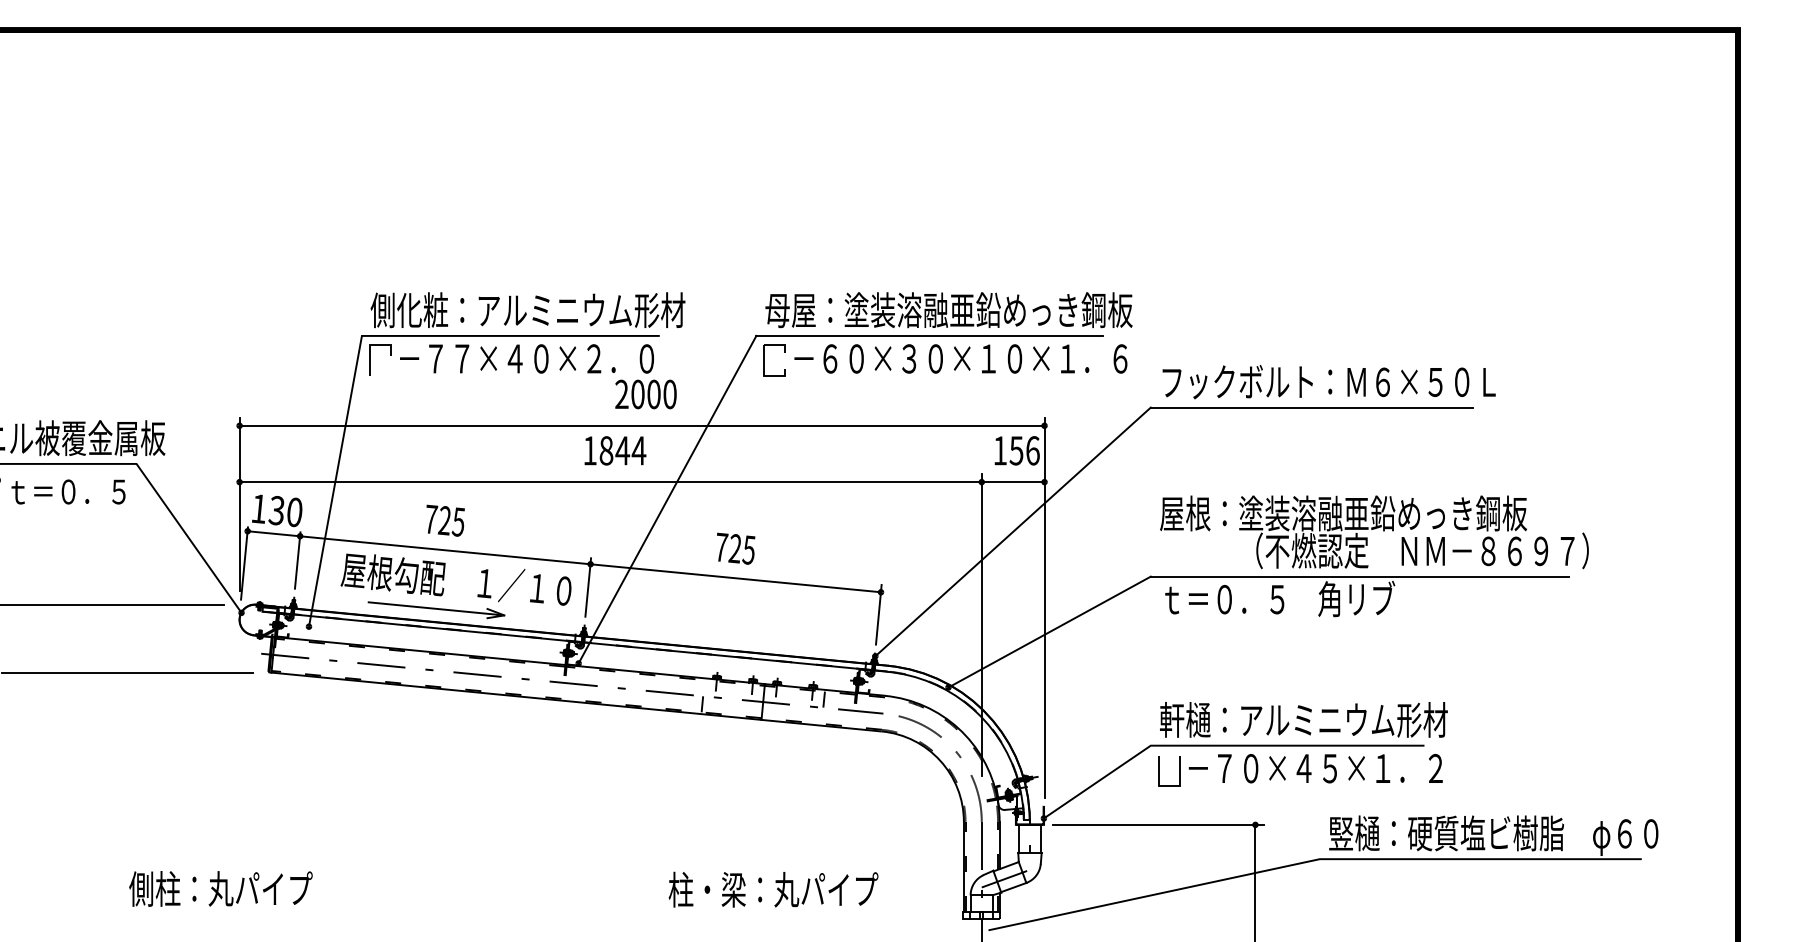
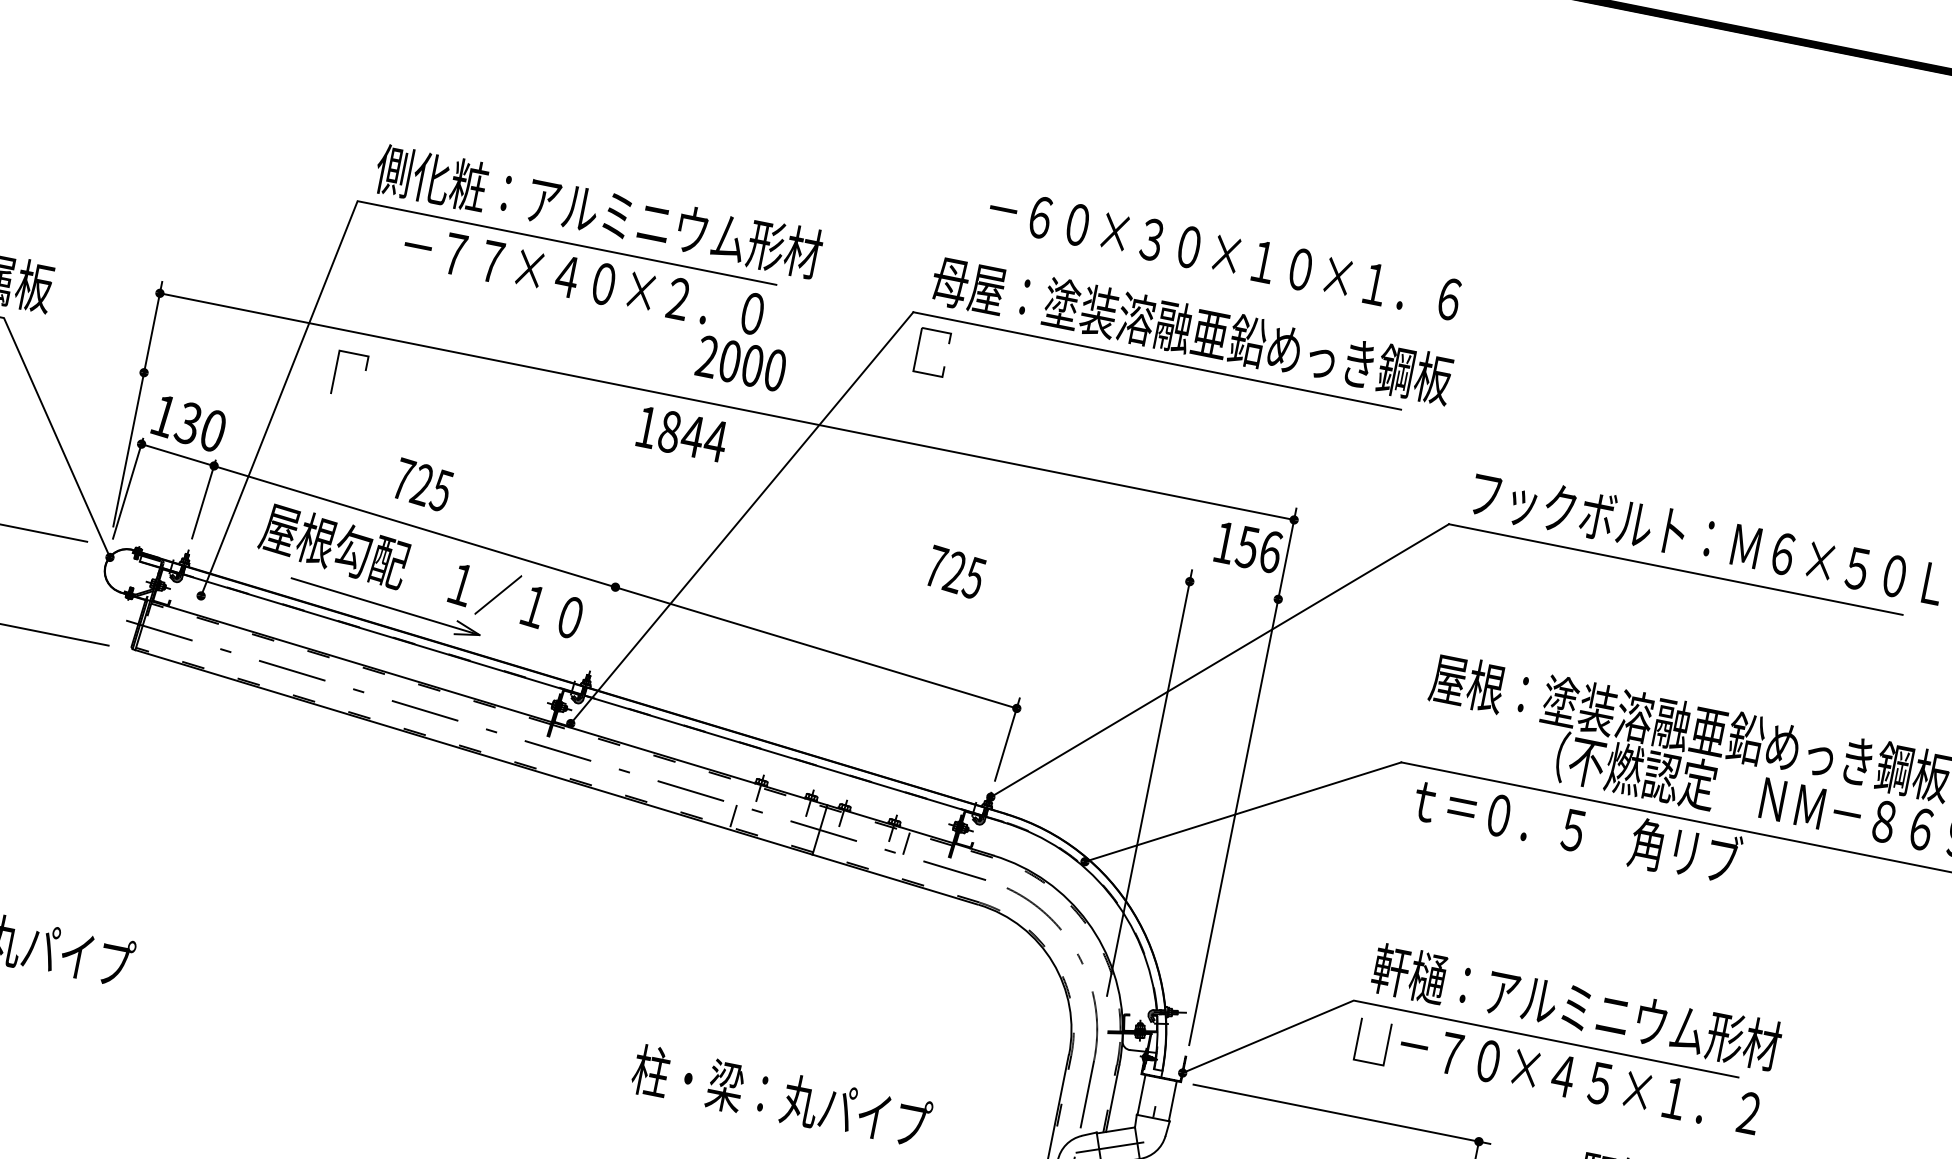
text: (960, 358) -> (1224, 253), moved
line: (370, 359) -> (336, 370), moved
line: (641, 482) -> (710, 486), removed
text: (736, 548) -> (956, 572), moved
line: (588, 587) -> (606, 619), removed

